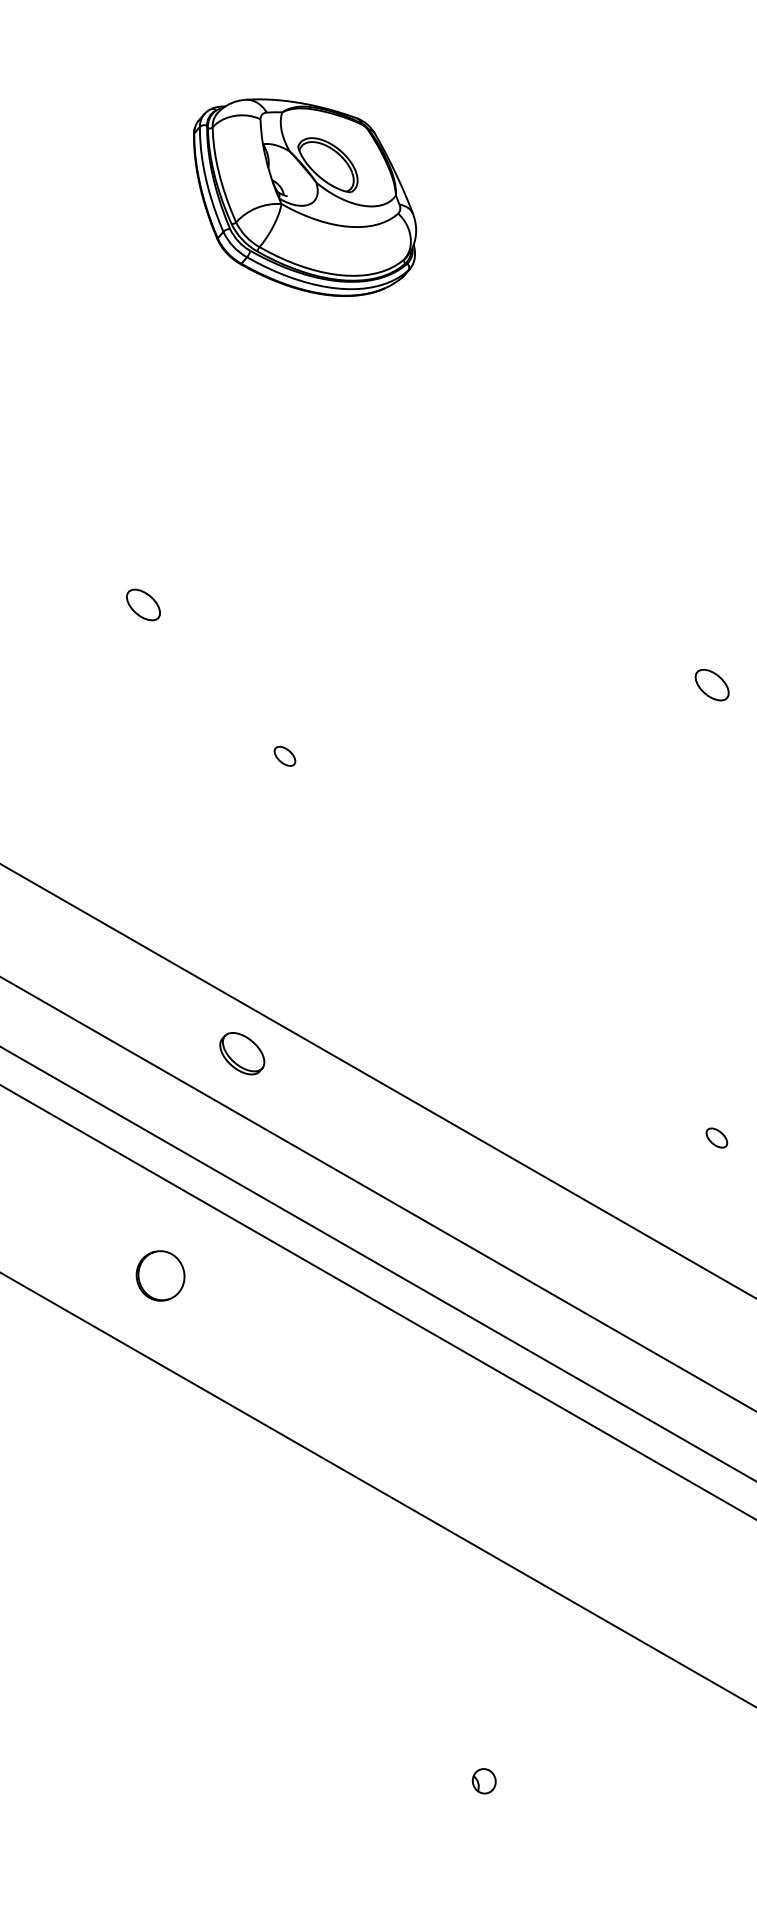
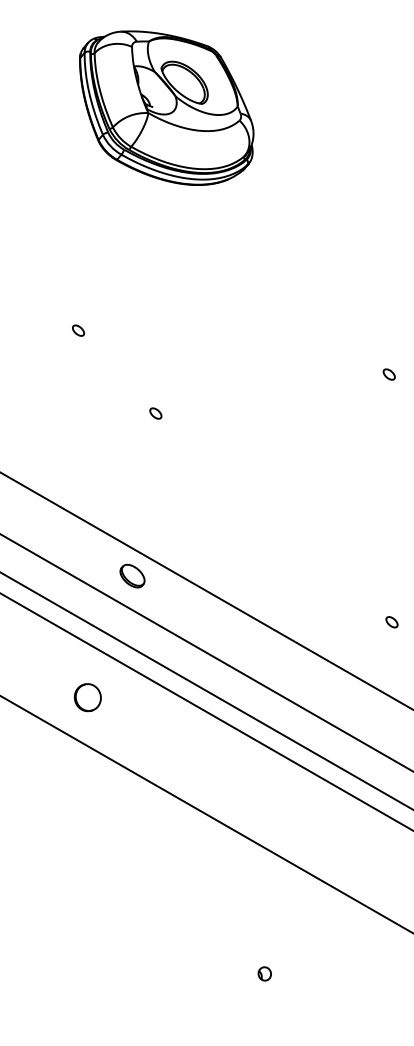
part: (304, 196) -> (166, 107), size x1.43
part: (143, 604) -> (78, 330), size x0.62
part: (710, 684) -> (388, 374), size x0.62

